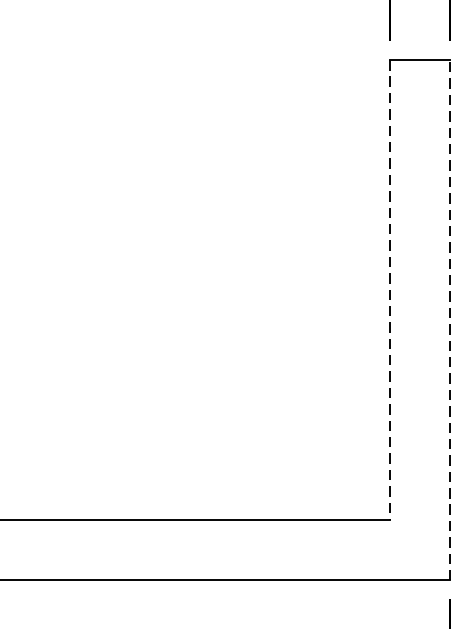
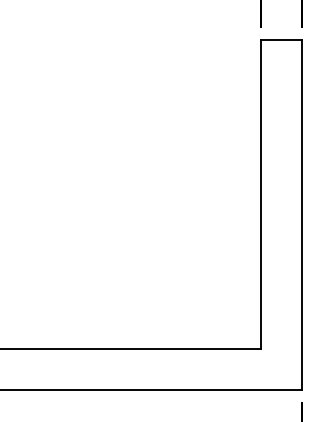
line: (389, 291) -> (261, 195), dashed -> solid
line: (449, 319) -> (301, 214), dashed -> solid

